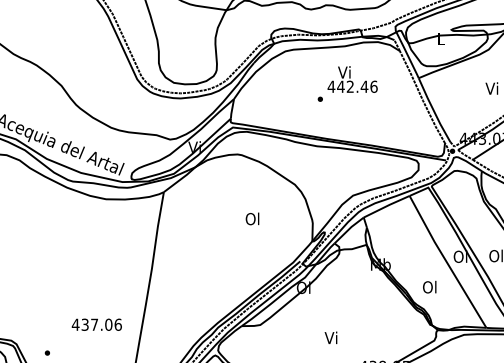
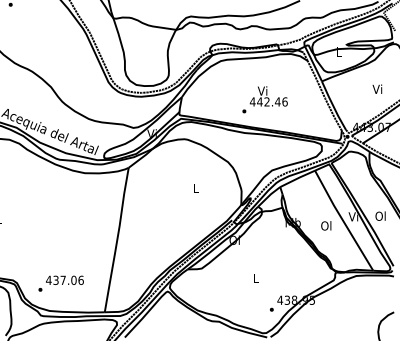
text: (346, 83) -> (264, 99), moved
text: (251, 218) -> (195, 187), Ol -> L
text: (460, 256) -> (353, 216), Ol -> Vi
text: (430, 286) -> (326, 225), moved
text: (96, 323) -> (64, 279), moved
text: (331, 336) -> (255, 277), Vi -> L

